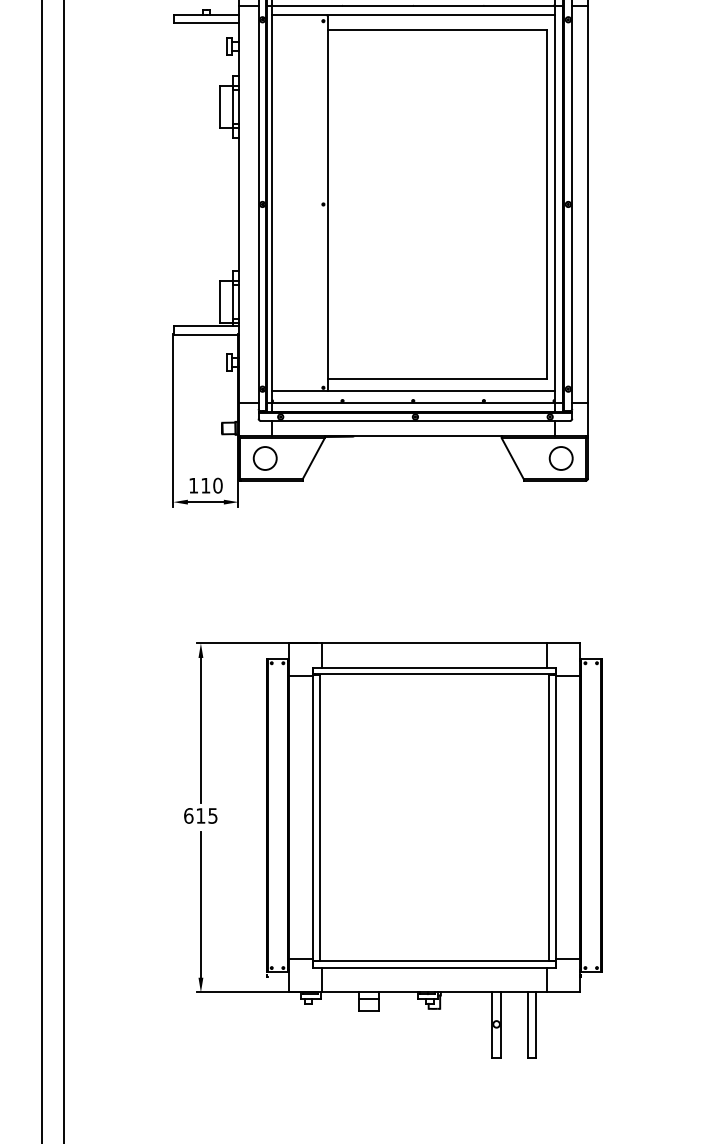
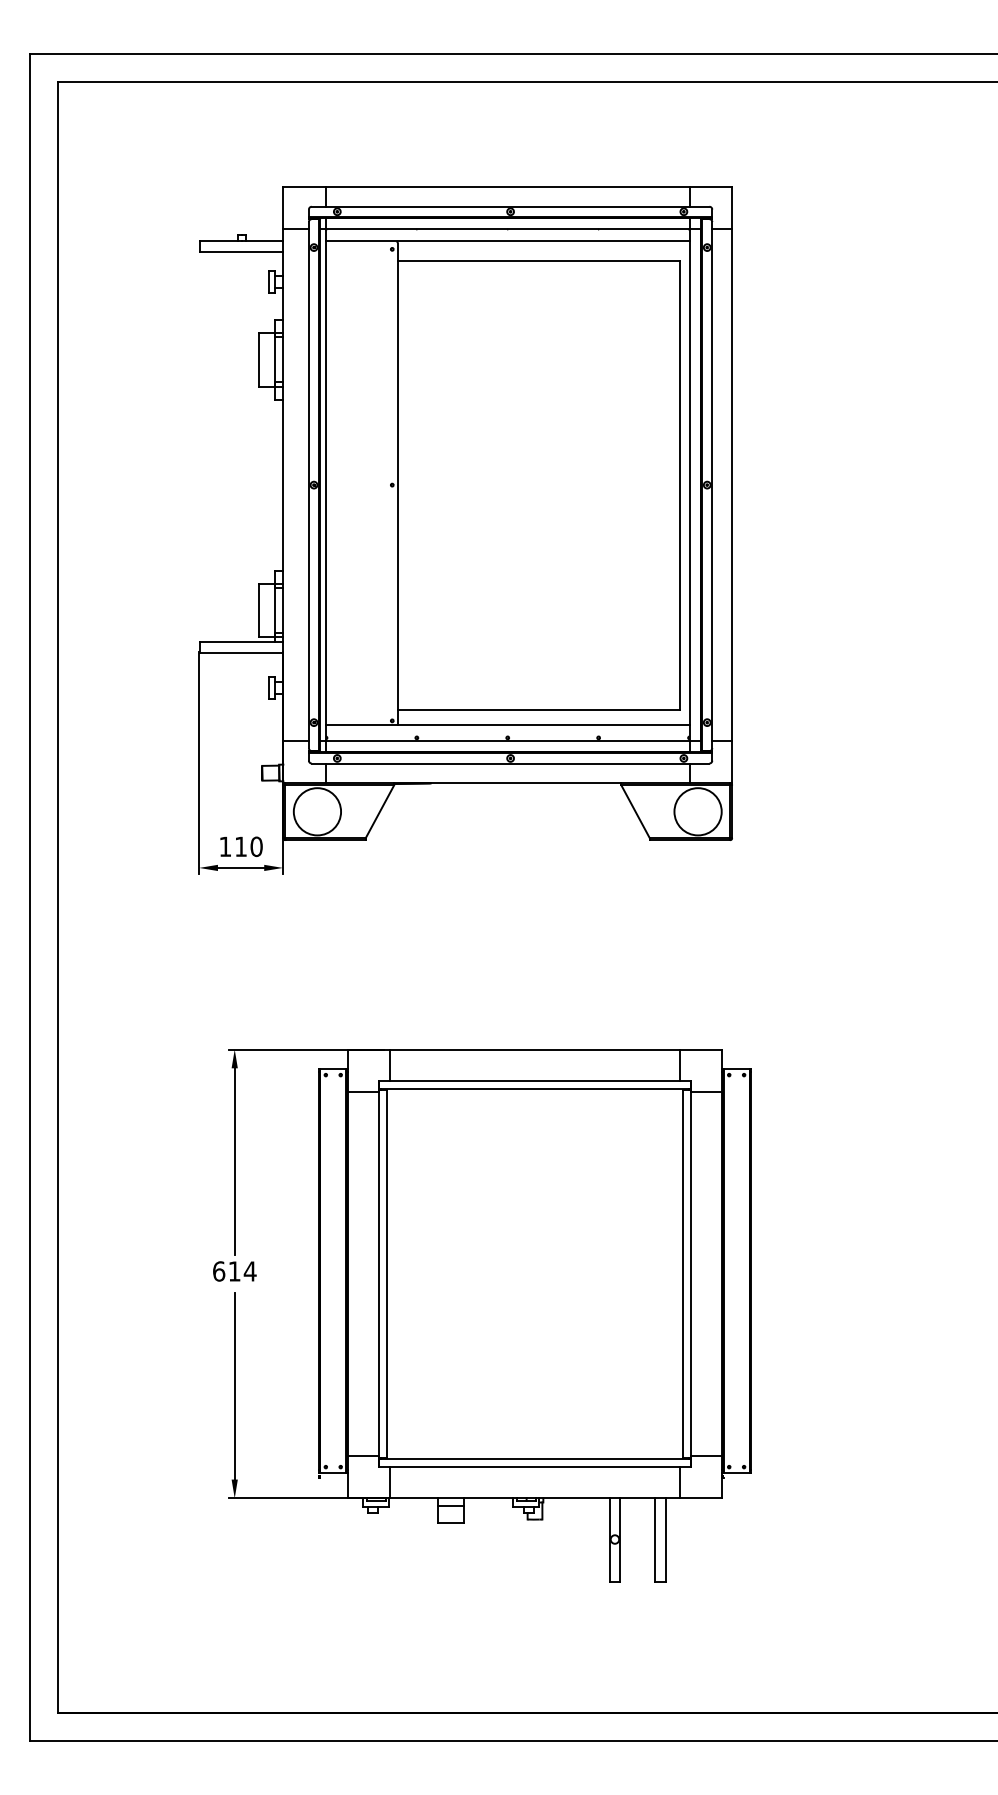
circle: (265, 458) -> (317, 811), size x1.6
circle: (560, 458) -> (697, 811), size x1.6
text: (212, 815) -> (249, 1271), 615 -> 614

